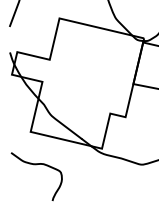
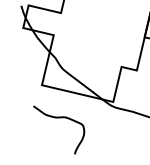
curve: (36, 165) -> (58, 118), moved

